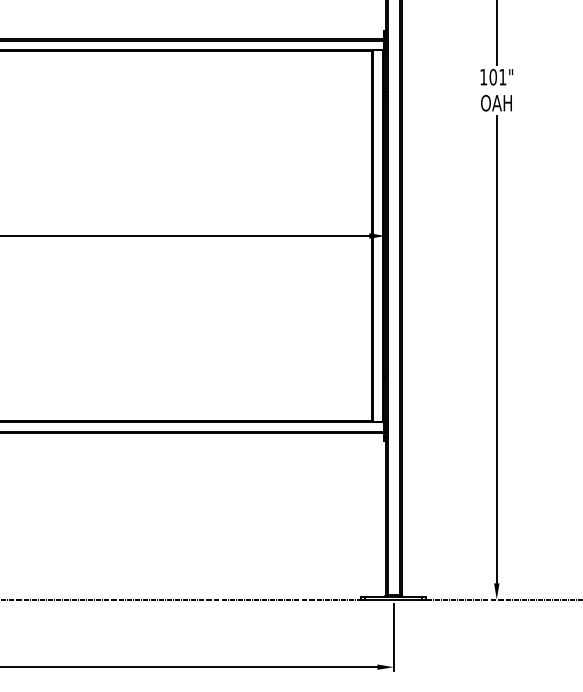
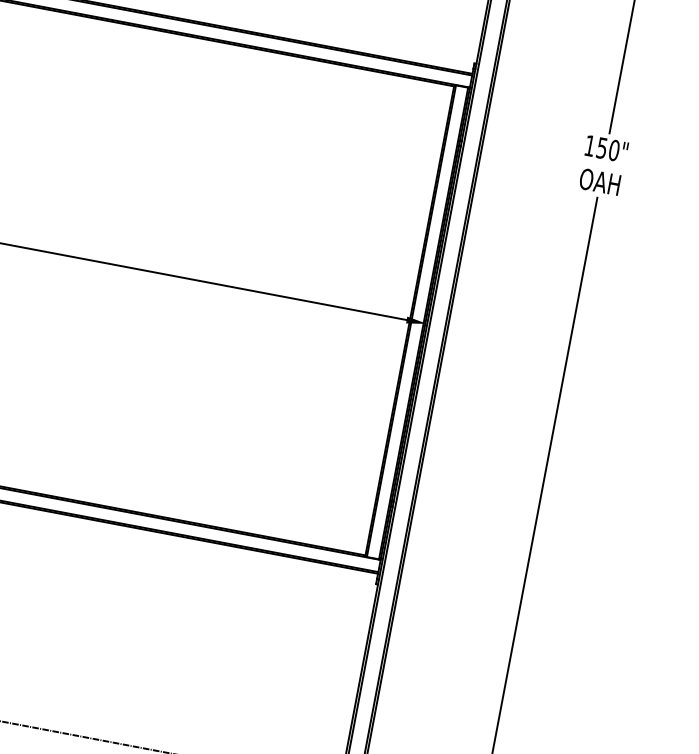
text: (497, 76) -> (607, 148), 101" -> 150"

